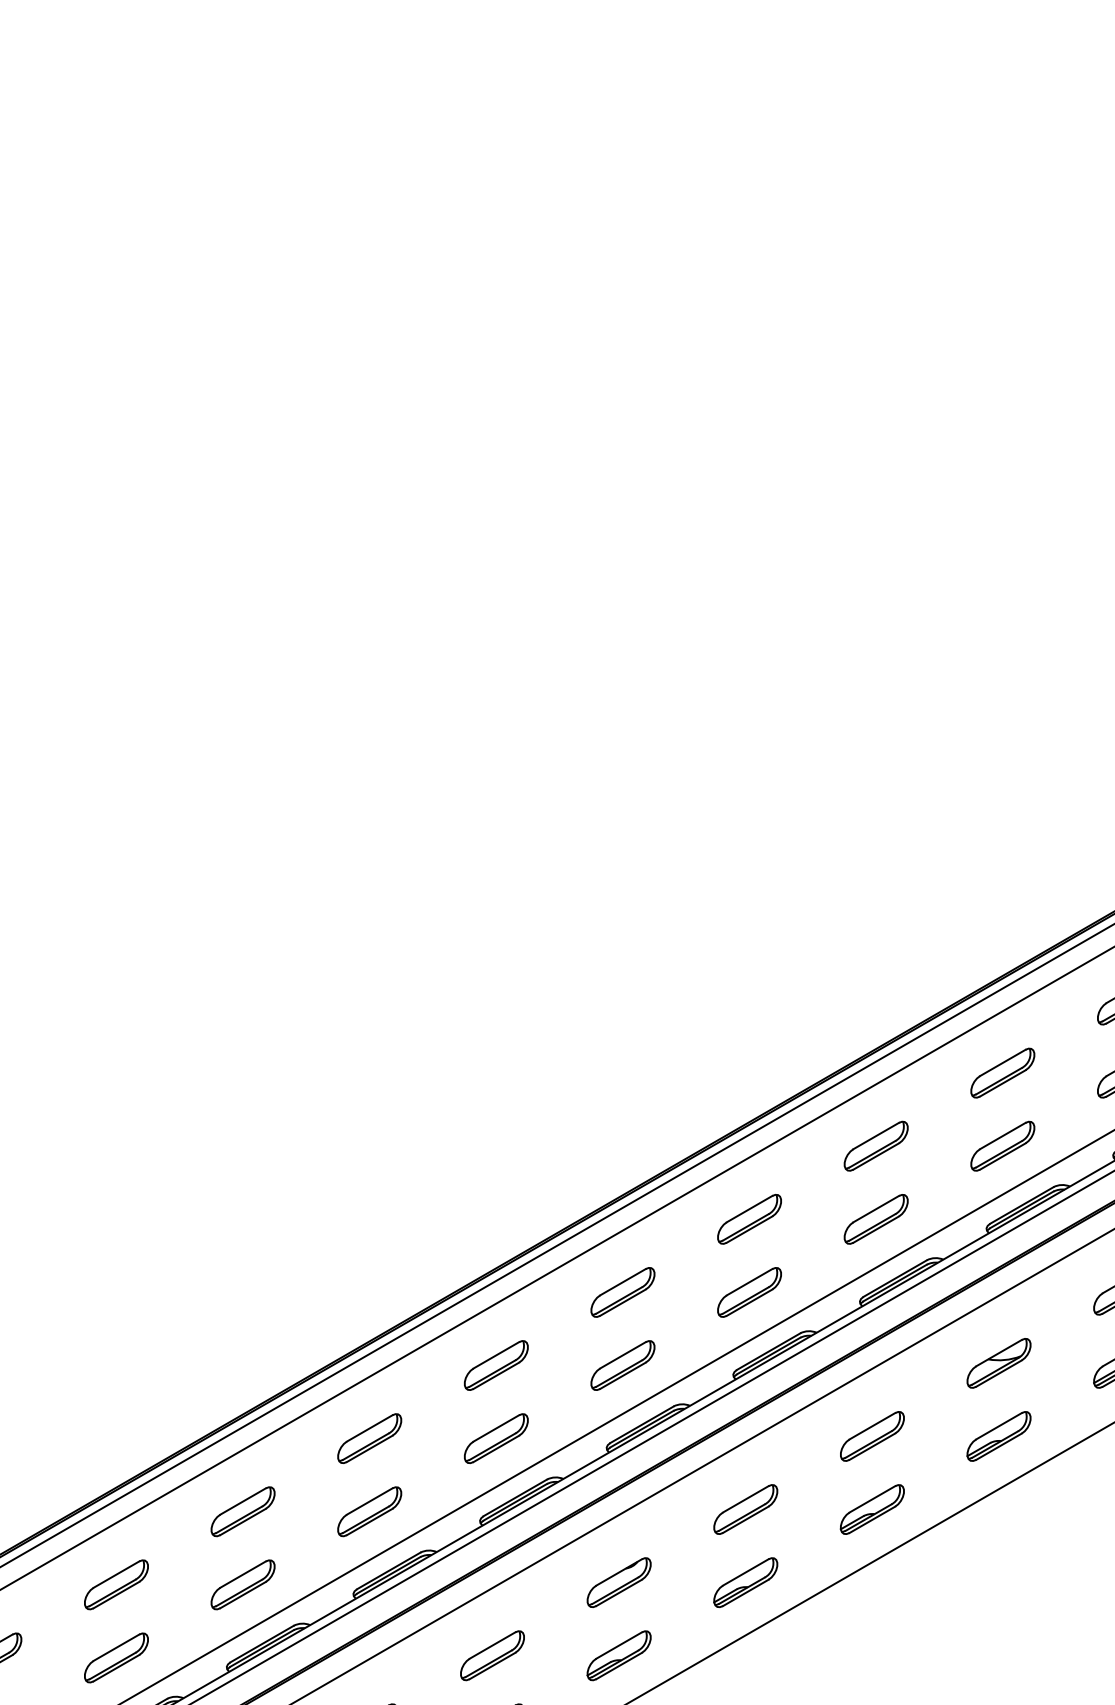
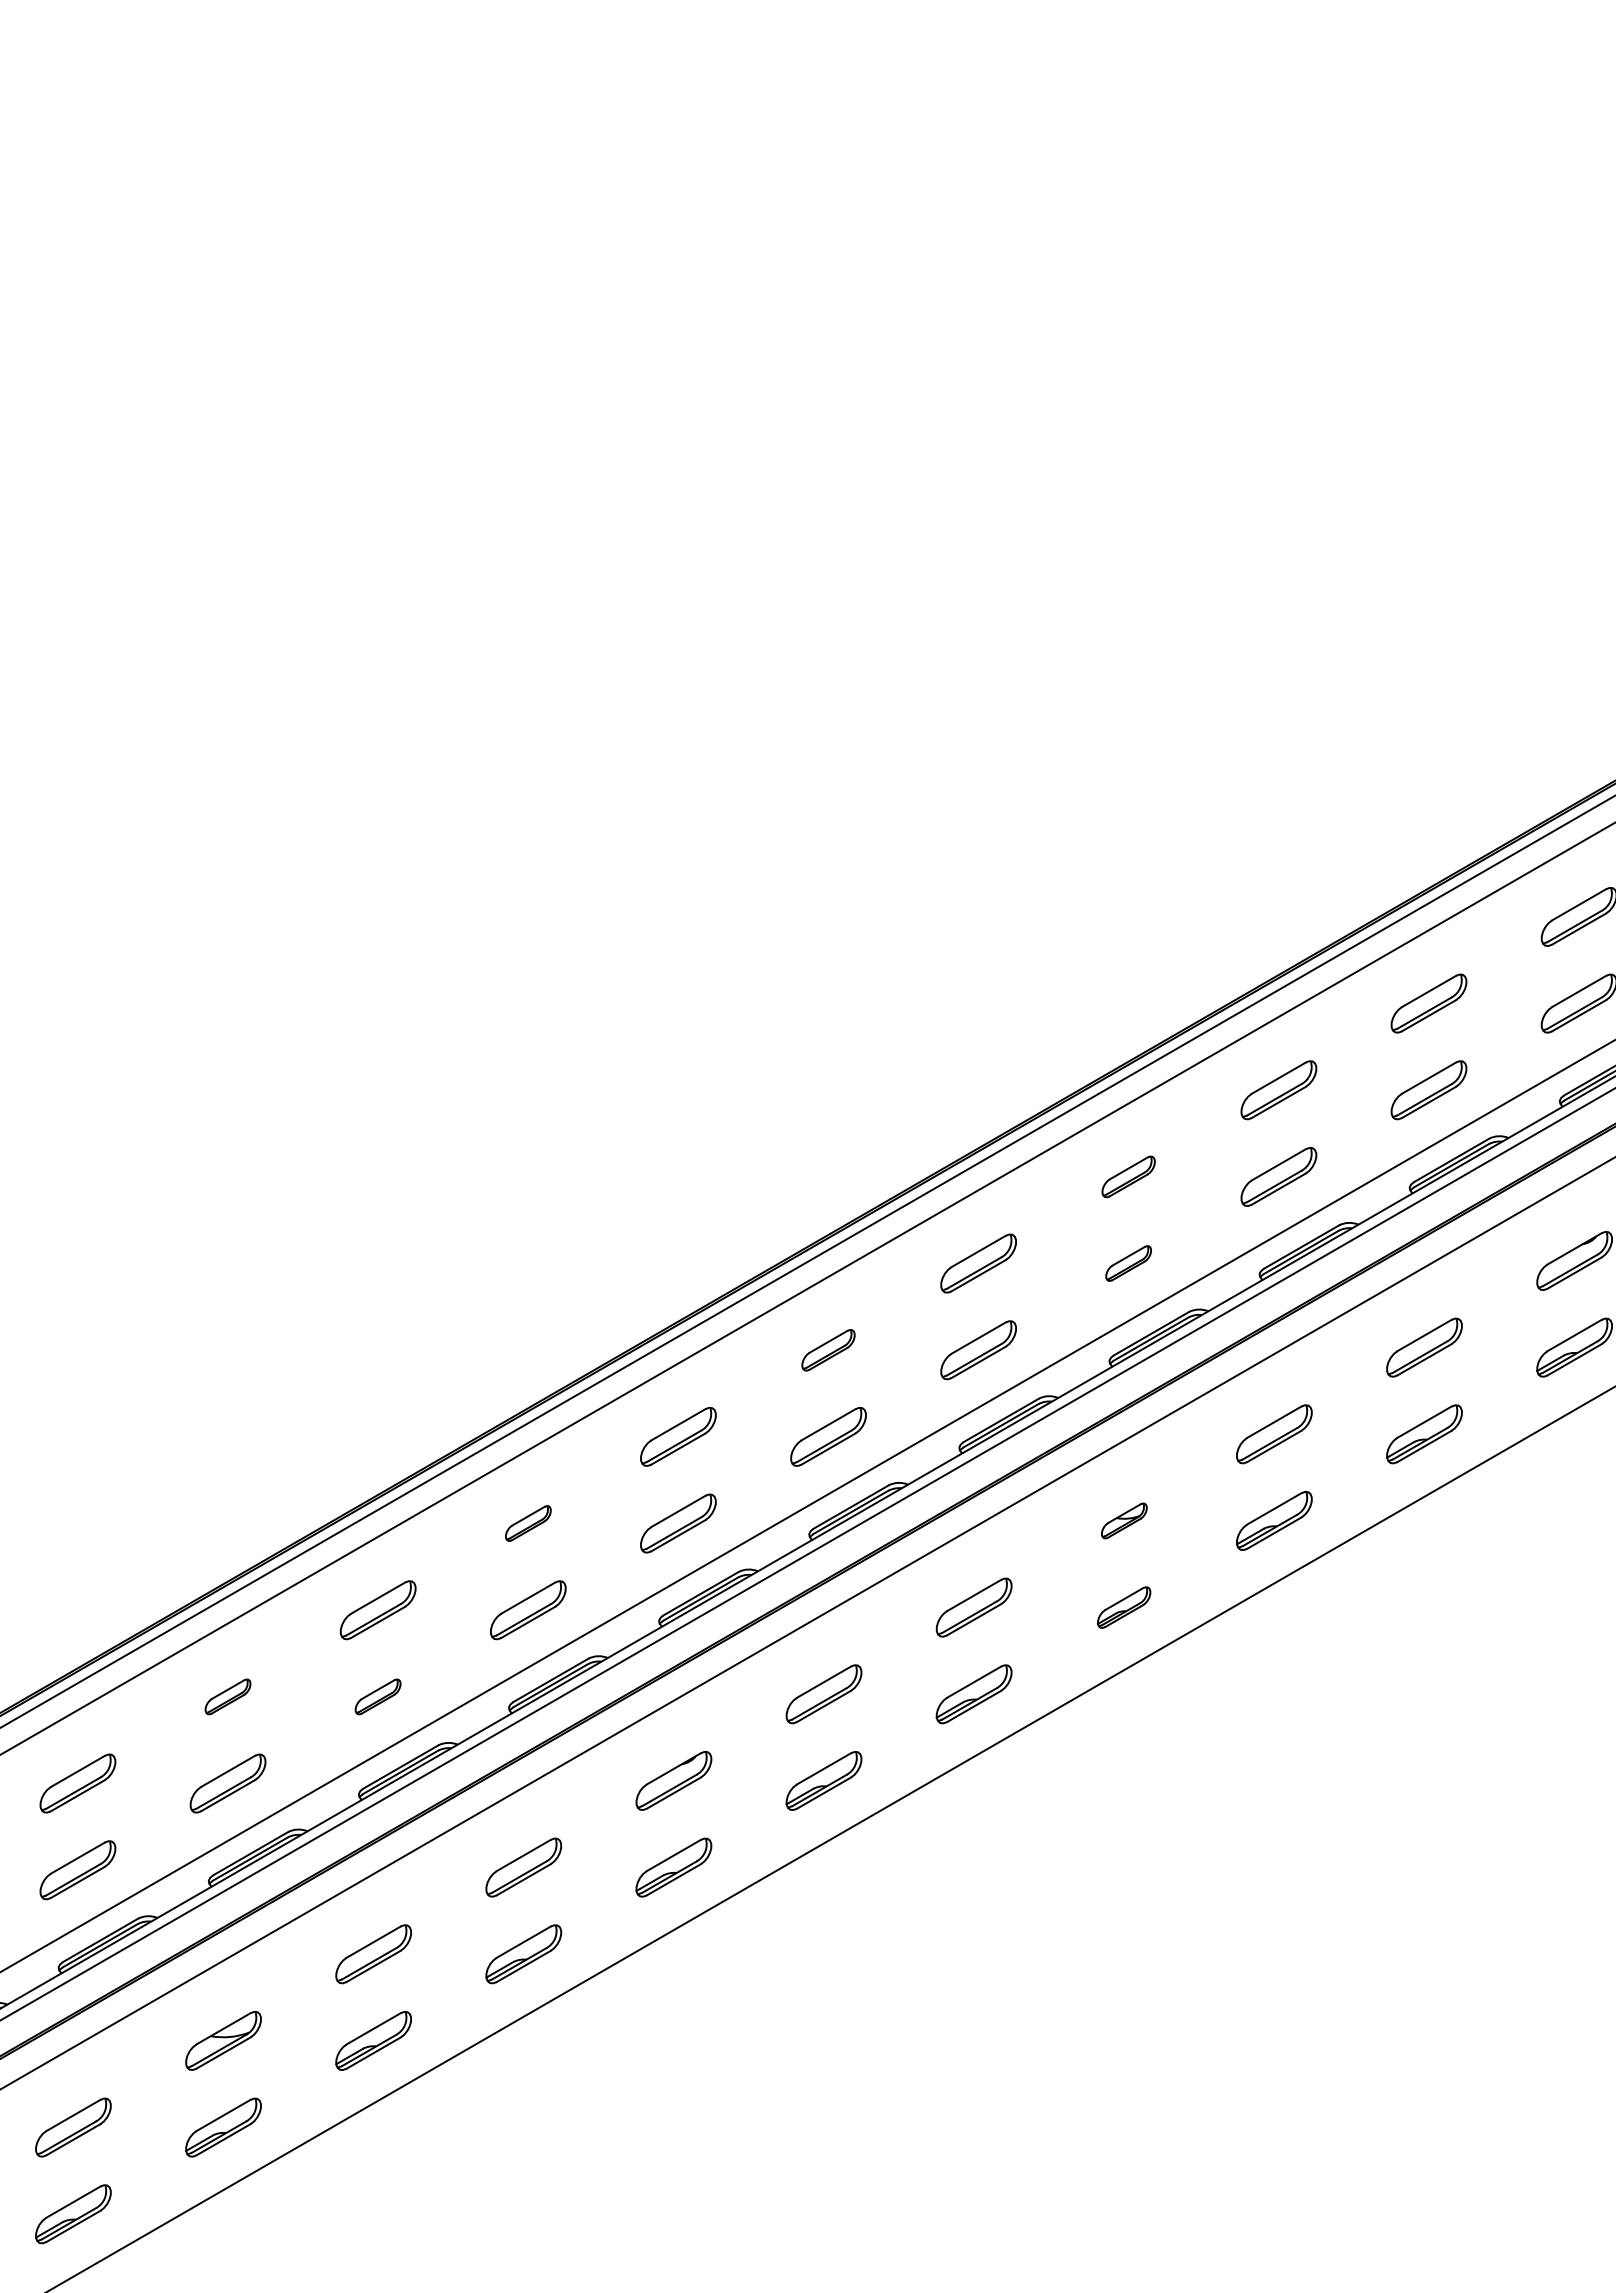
part: (1002, 1072) -> (1128, 1176), size x0.7
part: (1002, 1146) -> (1128, 1263), size x0.6
part: (749, 1219) -> (828, 1350), size x0.7
part: (999, 1362) -> (1124, 1520), size x0.6
part: (496, 1365) -> (528, 1523), size x0.6
part: (998, 1436) -> (1123, 1607), size x0.7
part: (242, 1511) -> (227, 1696), size x0.6
part: (369, 1511) -> (377, 1696), size x0.6

